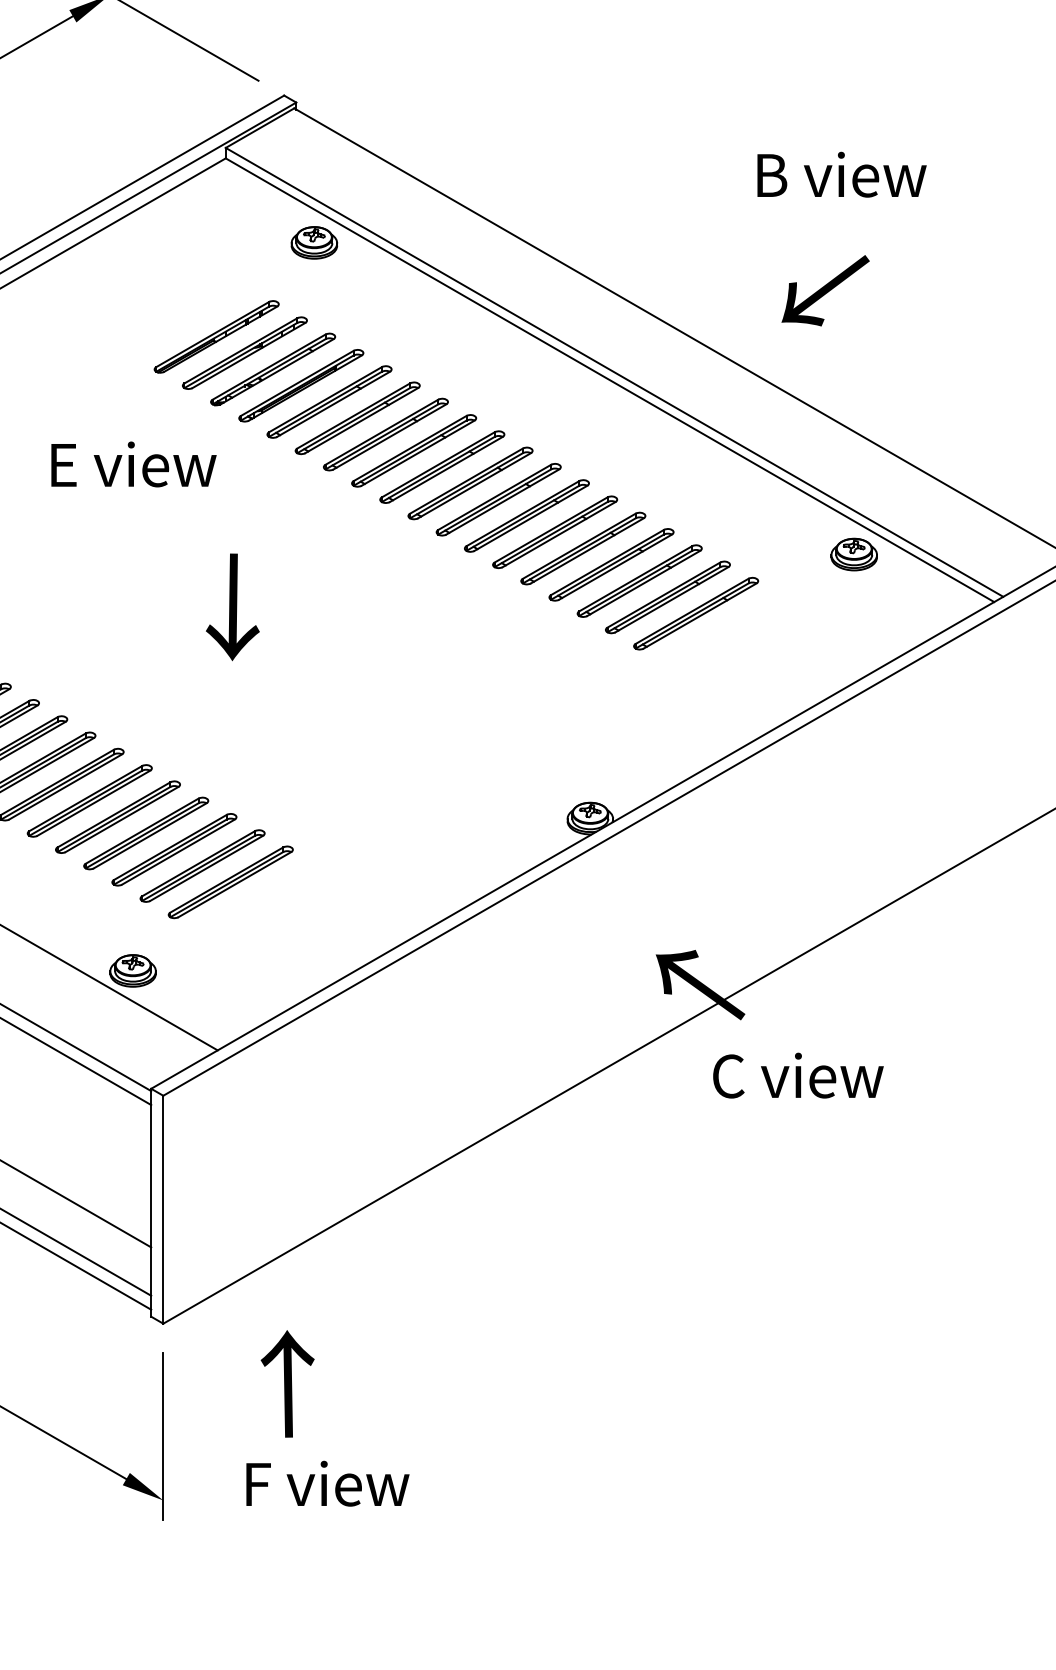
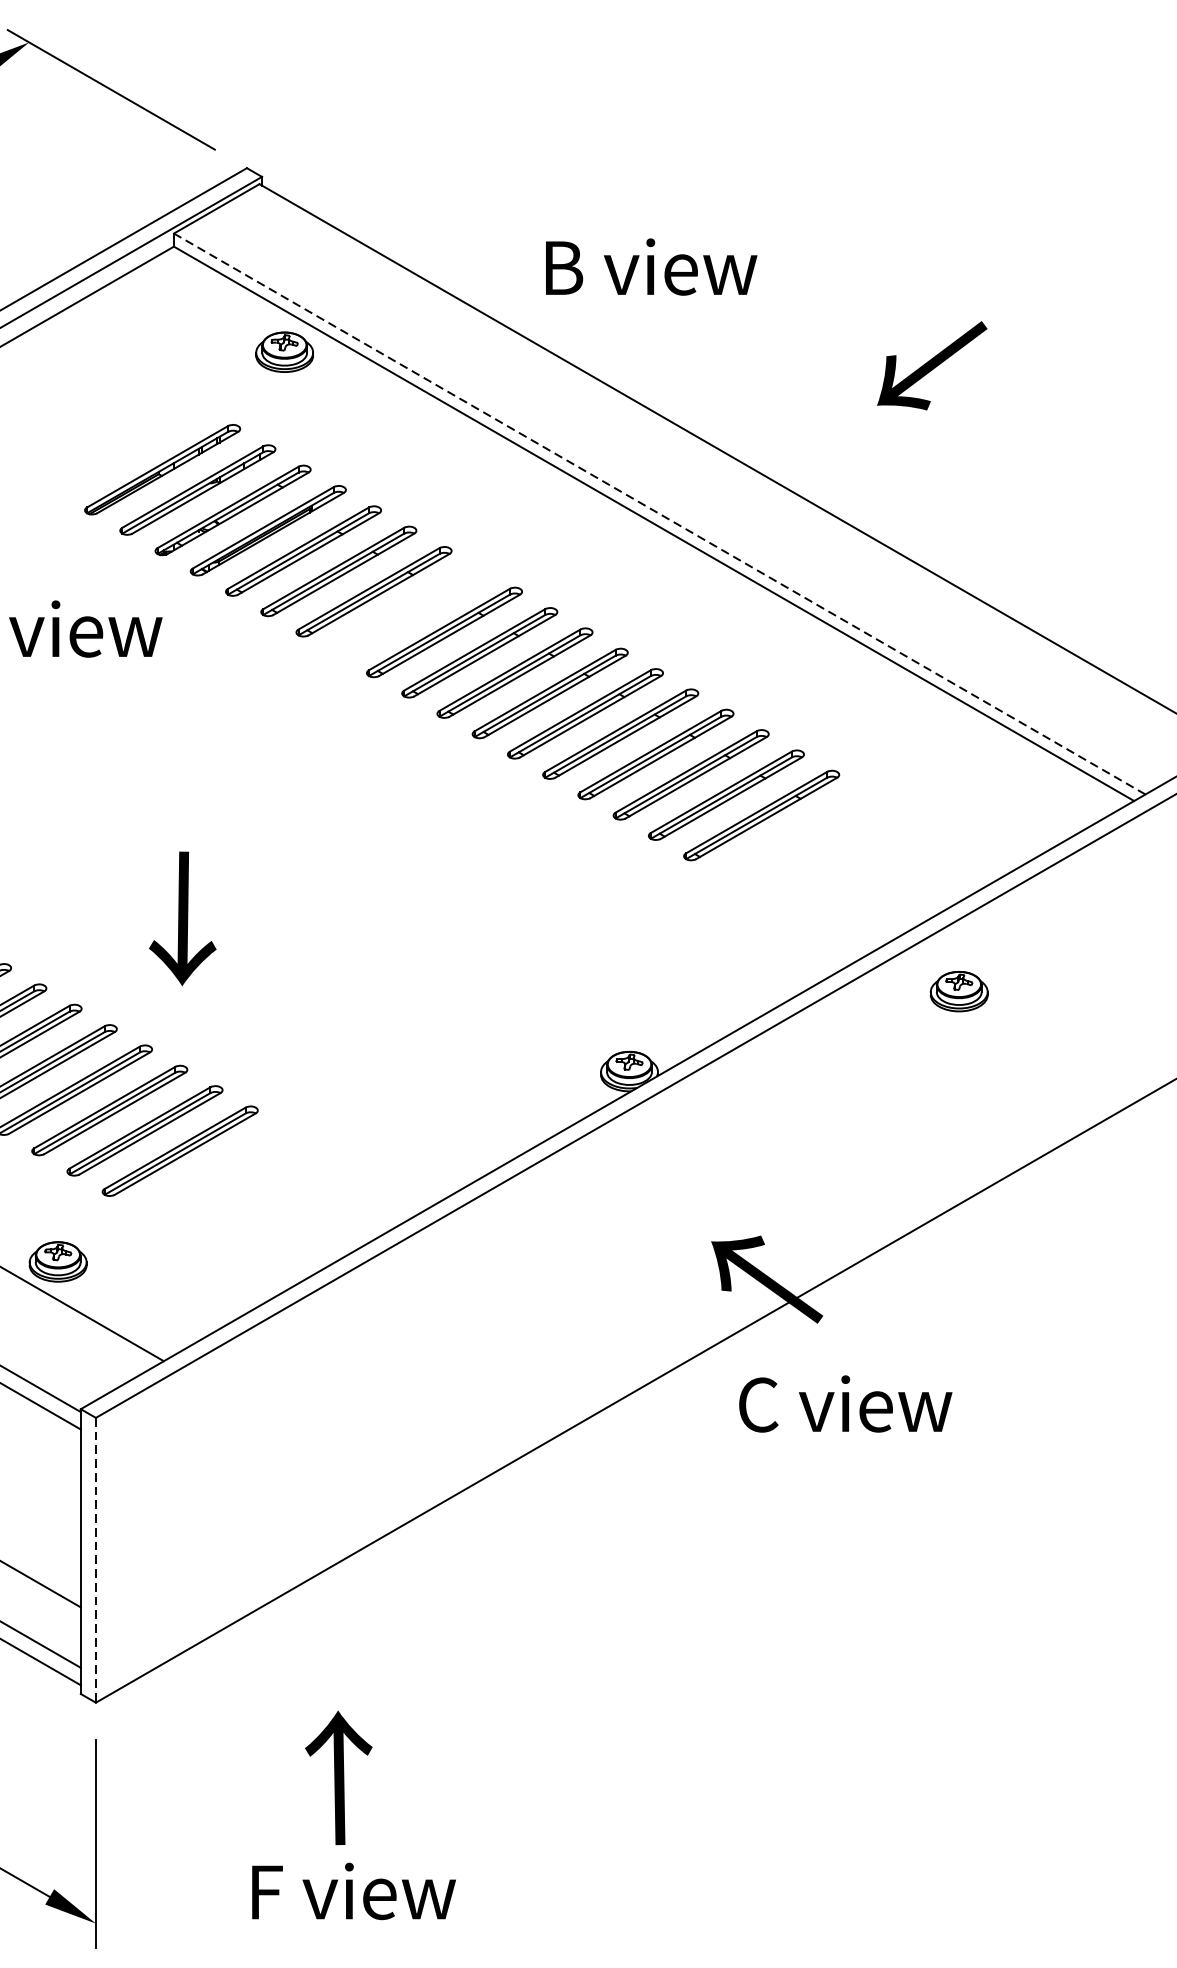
text: (841, 174) -> (650, 266), moved
text: (825, 290) -> (932, 365), moved
line: (614, 372) -> (659, 514), solid -> dashed
part: (414, 450) -> (409, 611), removed
part: (853, 554) -> (958, 991), moved
text: (232, 607) -> (182, 919), moved
text: (798, 1075) -> (845, 1403), moved
line: (163, 1209) -> (96, 1560), solid -> dashed
text: (287, 1383) -> (338, 1777), moved
text: (327, 1483) -> (353, 1891), moved

